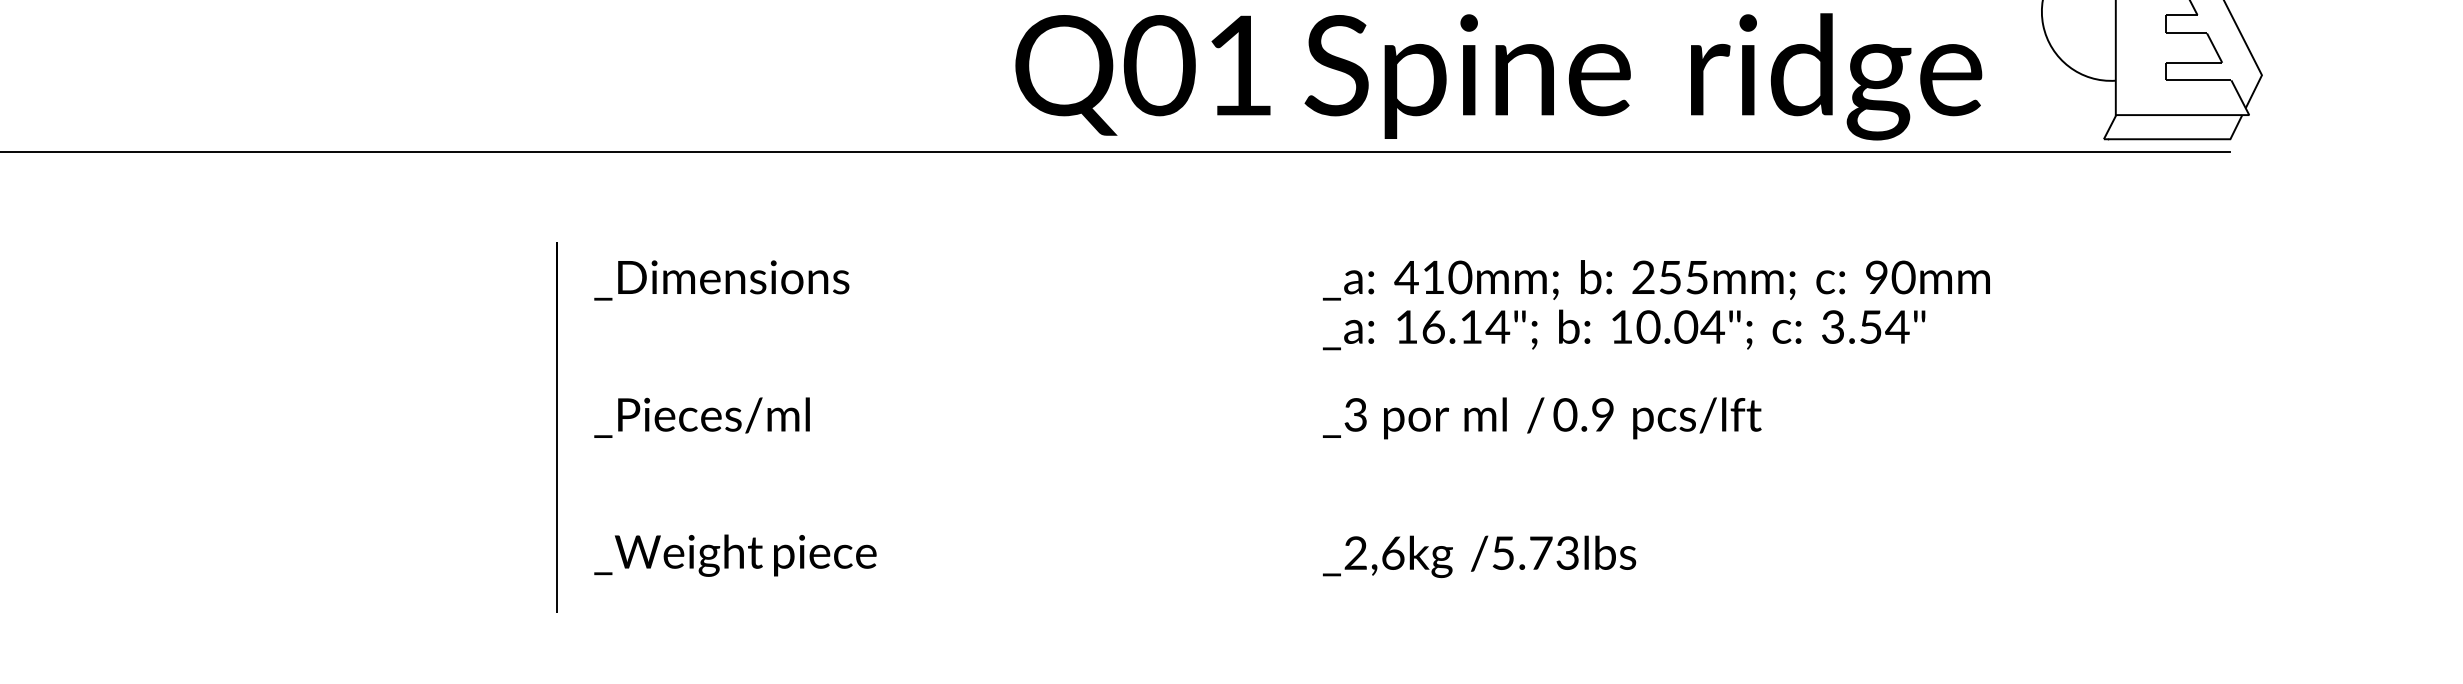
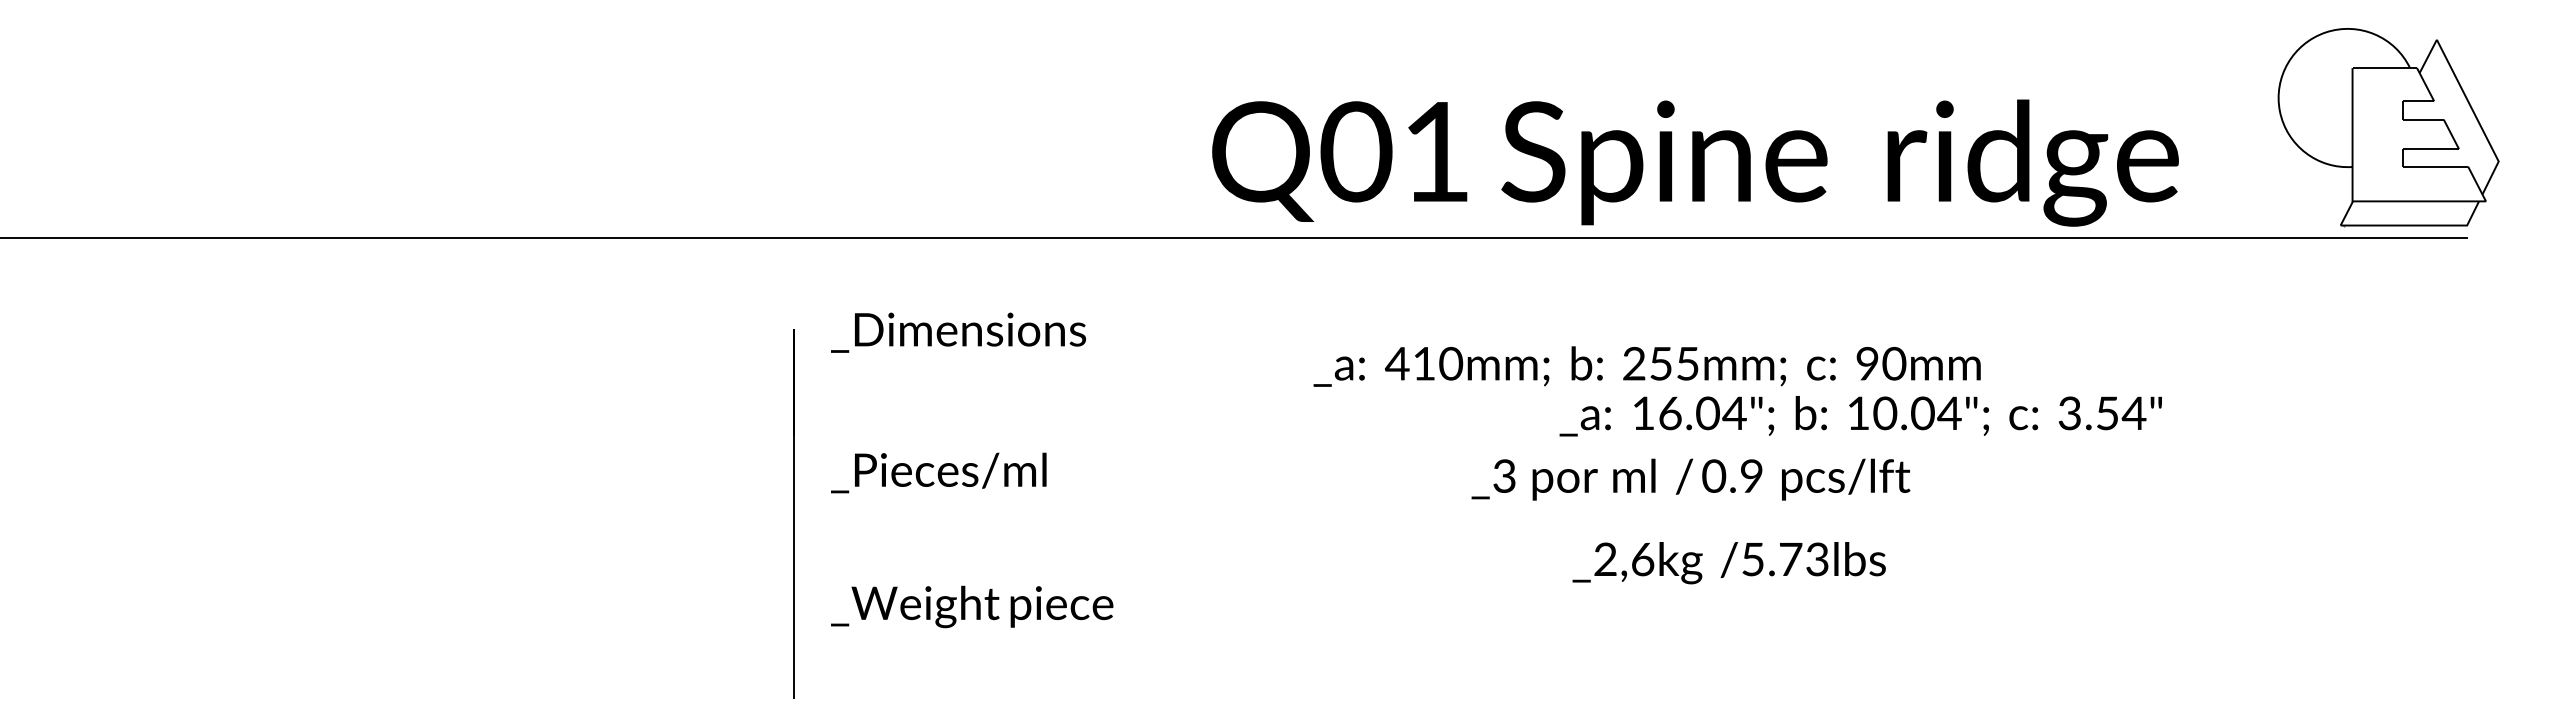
text: (1498, 76) -> (1695, 162), moved
text: (721, 280) -> (958, 332), moved
text: (1655, 280) -> (1646, 366), moved
text: (1470, 327) -> (1707, 413), 16.14"; -> 16.04";
text: (701, 417) -> (938, 472), moved
text: (1541, 418) -> (1690, 479), moved
text: (735, 555) -> (972, 606), moved
text: (1478, 557) -> (1728, 563), moved

